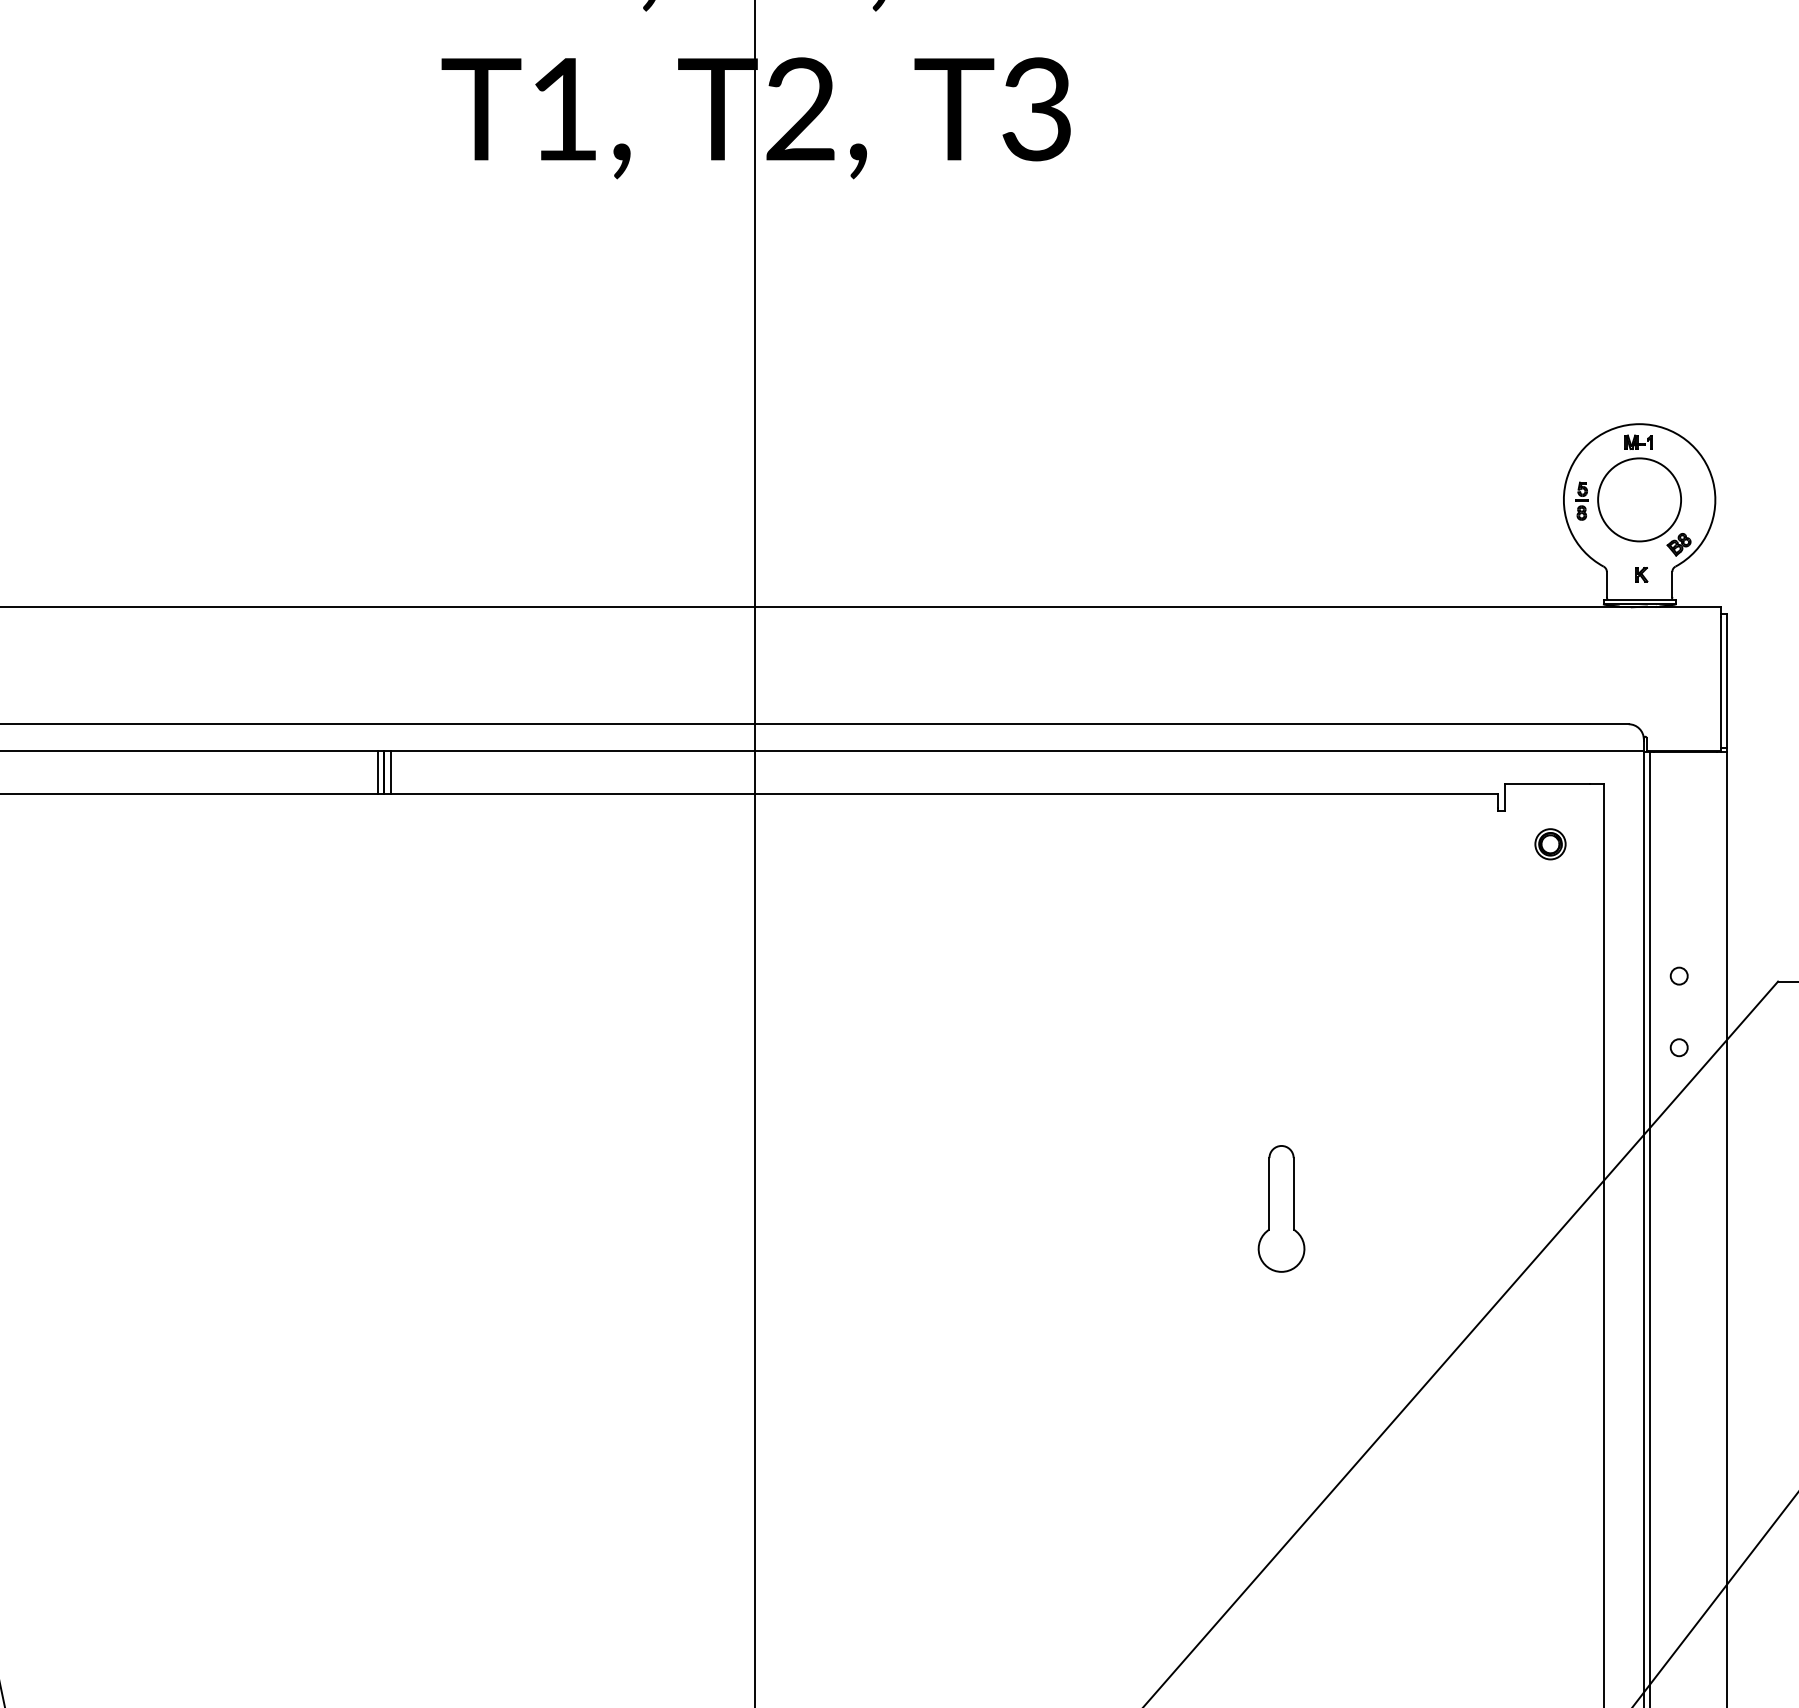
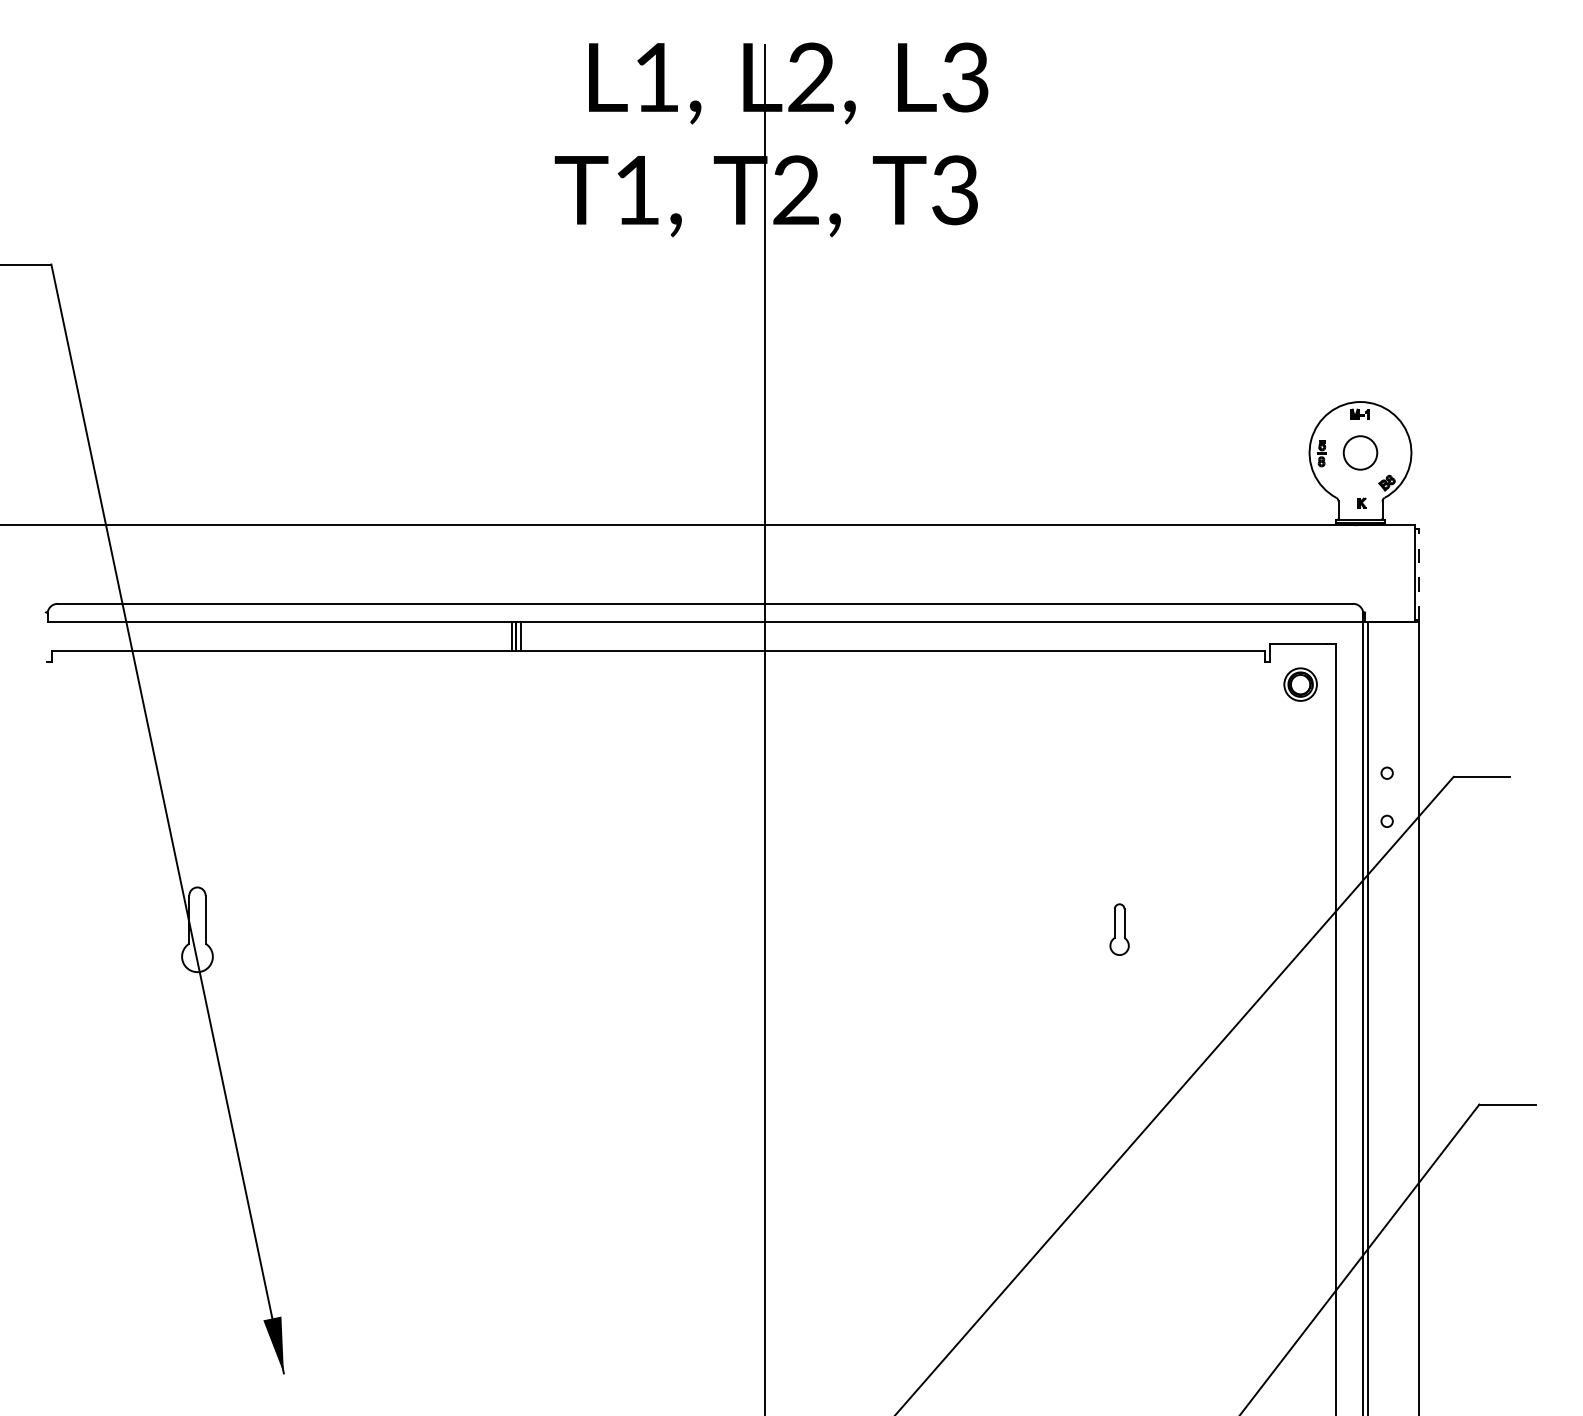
circle: (1639, 499) -> (1360, 452), size x0.6
line: (1727, 680) -> (1419, 574), solid -> dashed
part: (1550, 844) -> (1300, 684), size x1.6
part: (1281, 1208) -> (1119, 929), size x0.6

